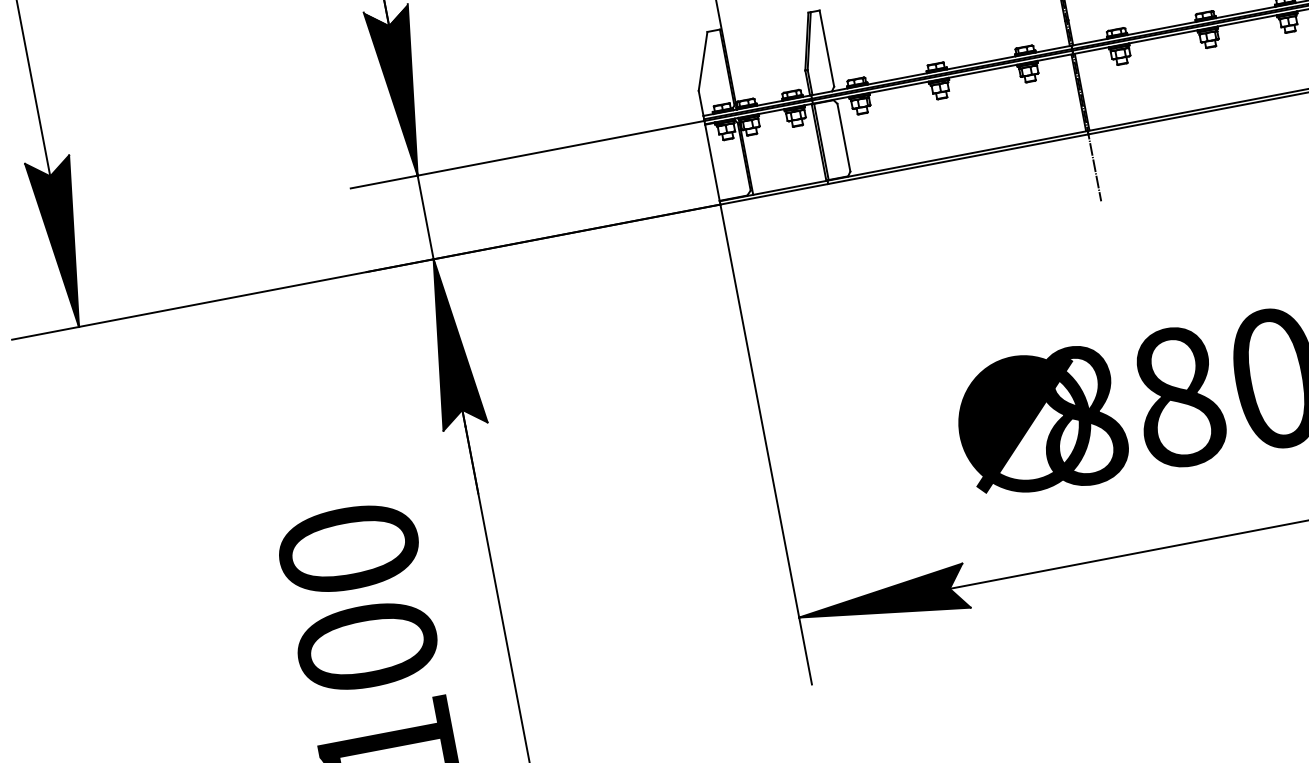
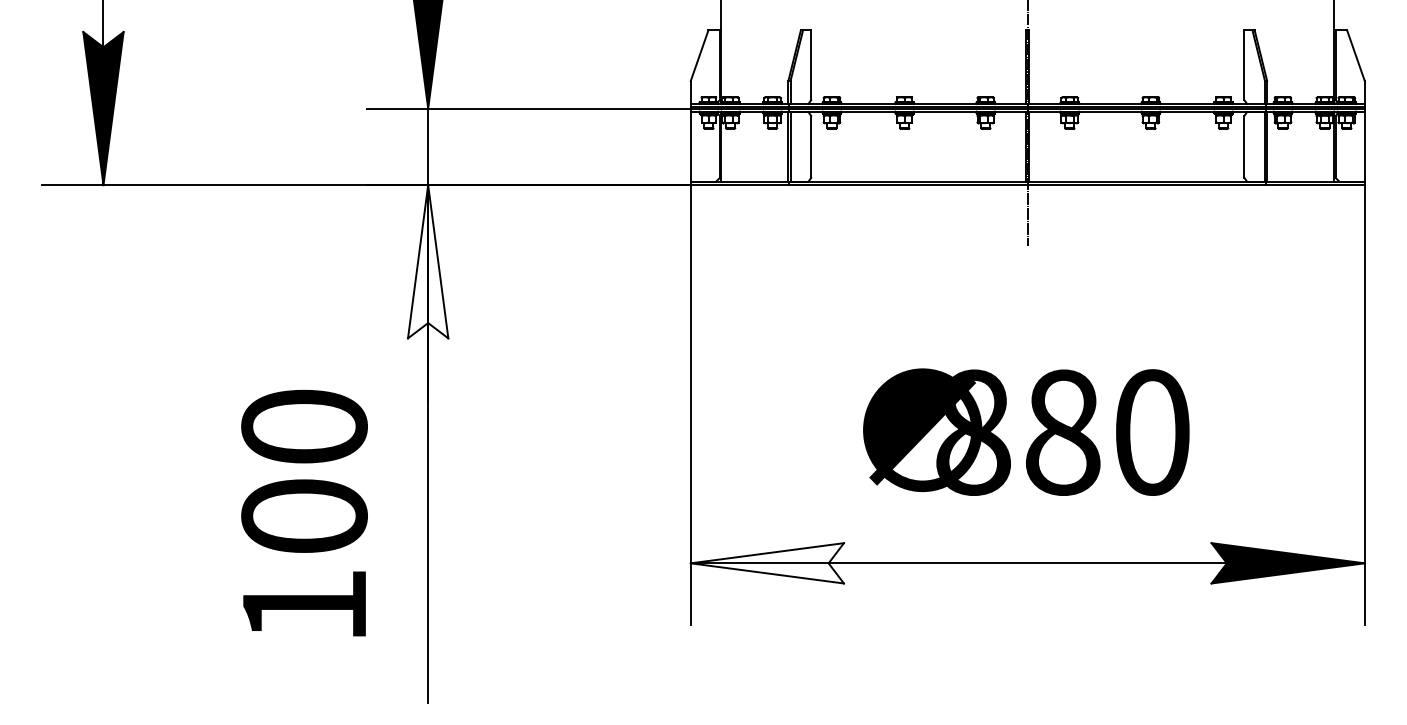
fill: (449, 342) -> (428, 261), removed
fill: (881, 601) -> (766, 563), removed

